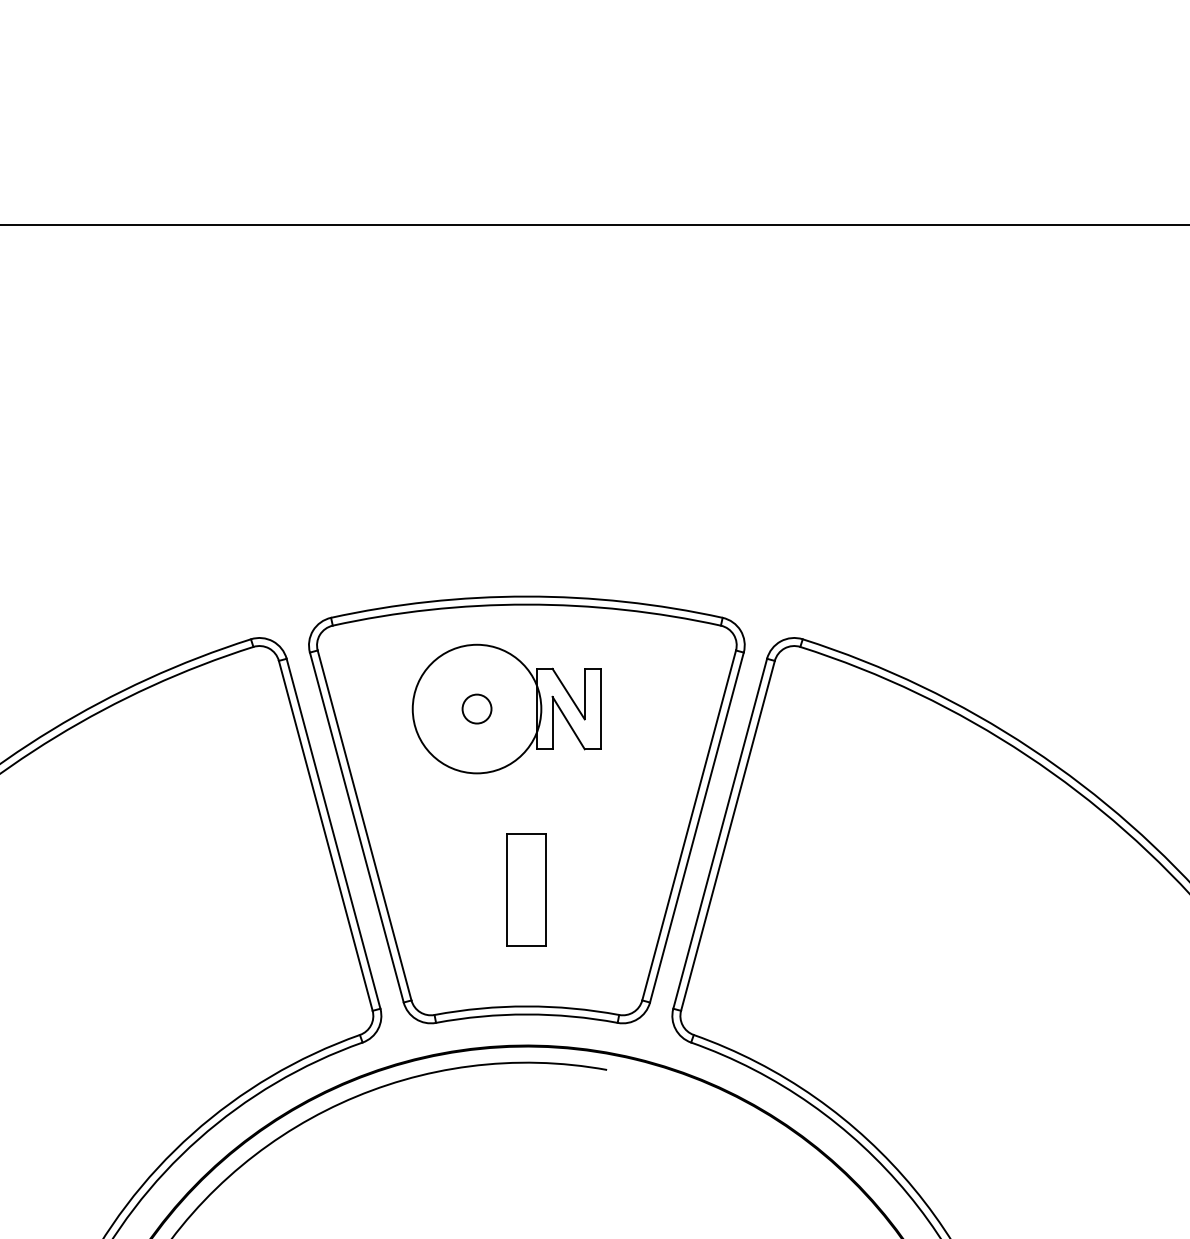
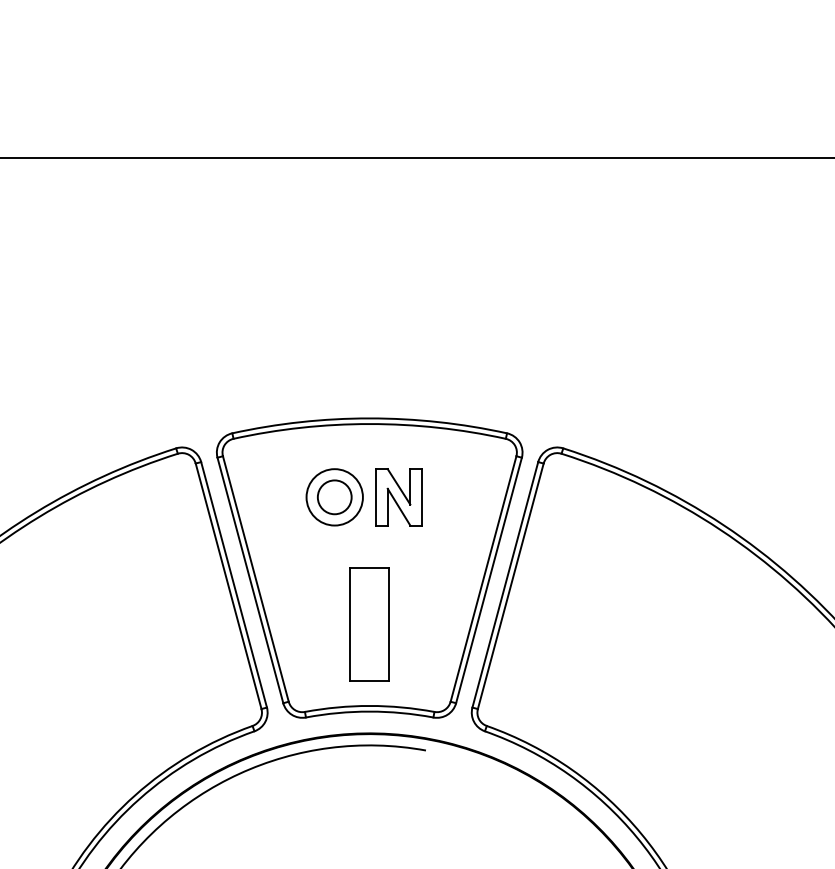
circle: (476, 709) -> (334, 497), size x0.62
circle: (476, 709) -> (334, 497), size x1.67
part: (526, 890) -> (369, 624), size x1.43

